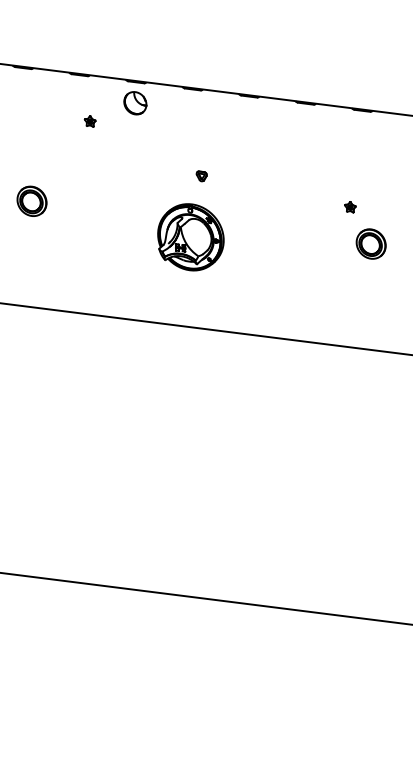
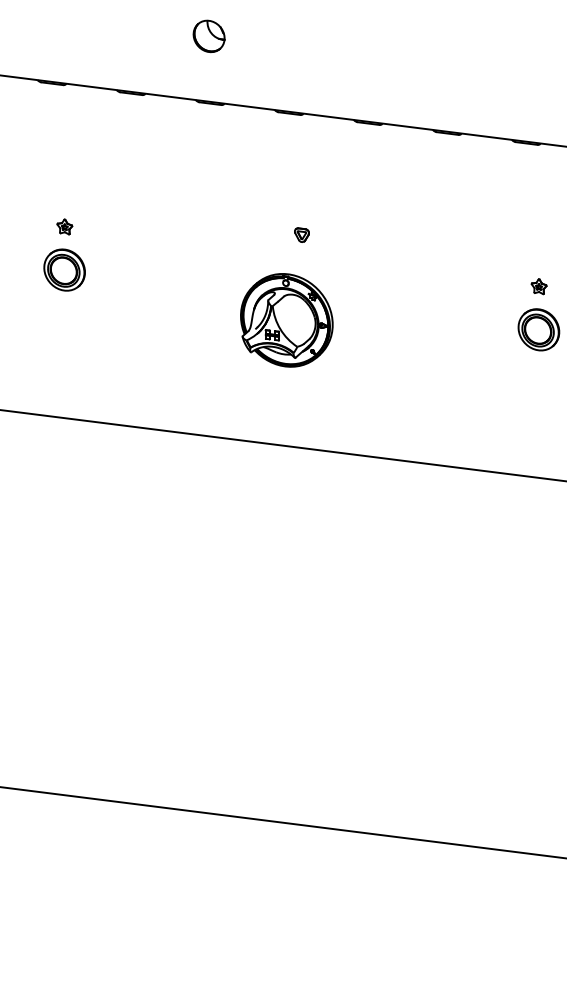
part: (135, 103) -> (209, 36), moved
part: (89, 121) -> (63, 226), moved
part: (350, 207) -> (539, 287), moved

